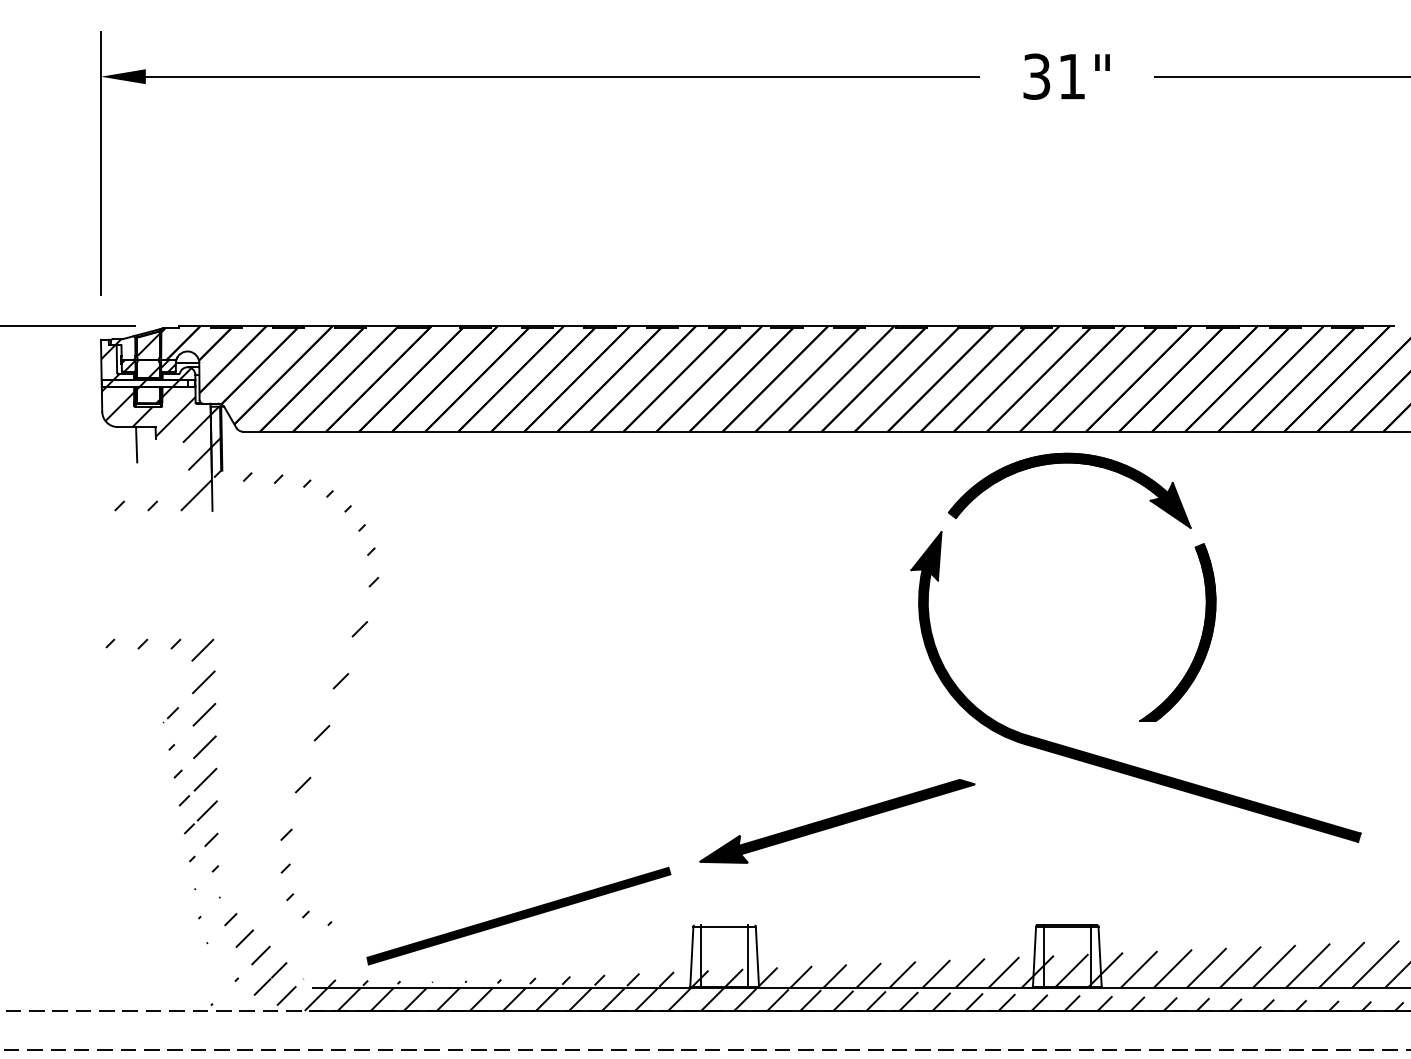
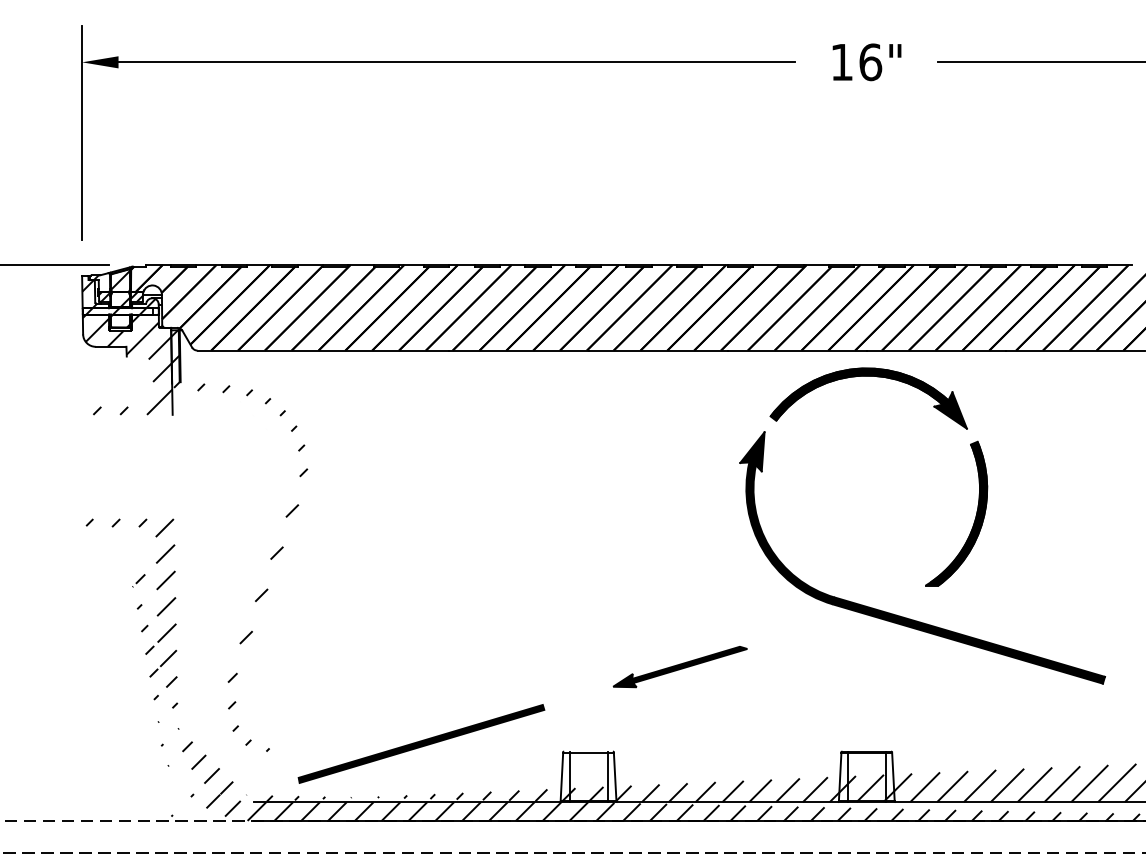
text: (1054, 76) -> (856, 62), 31" -> 16"
line: (135, 443) -> (110, 360), removed
part: (837, 820) -> (680, 666), size x0.6

